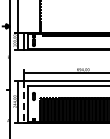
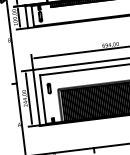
line: (23, 102) -> (36, 98), dashed -> solid

